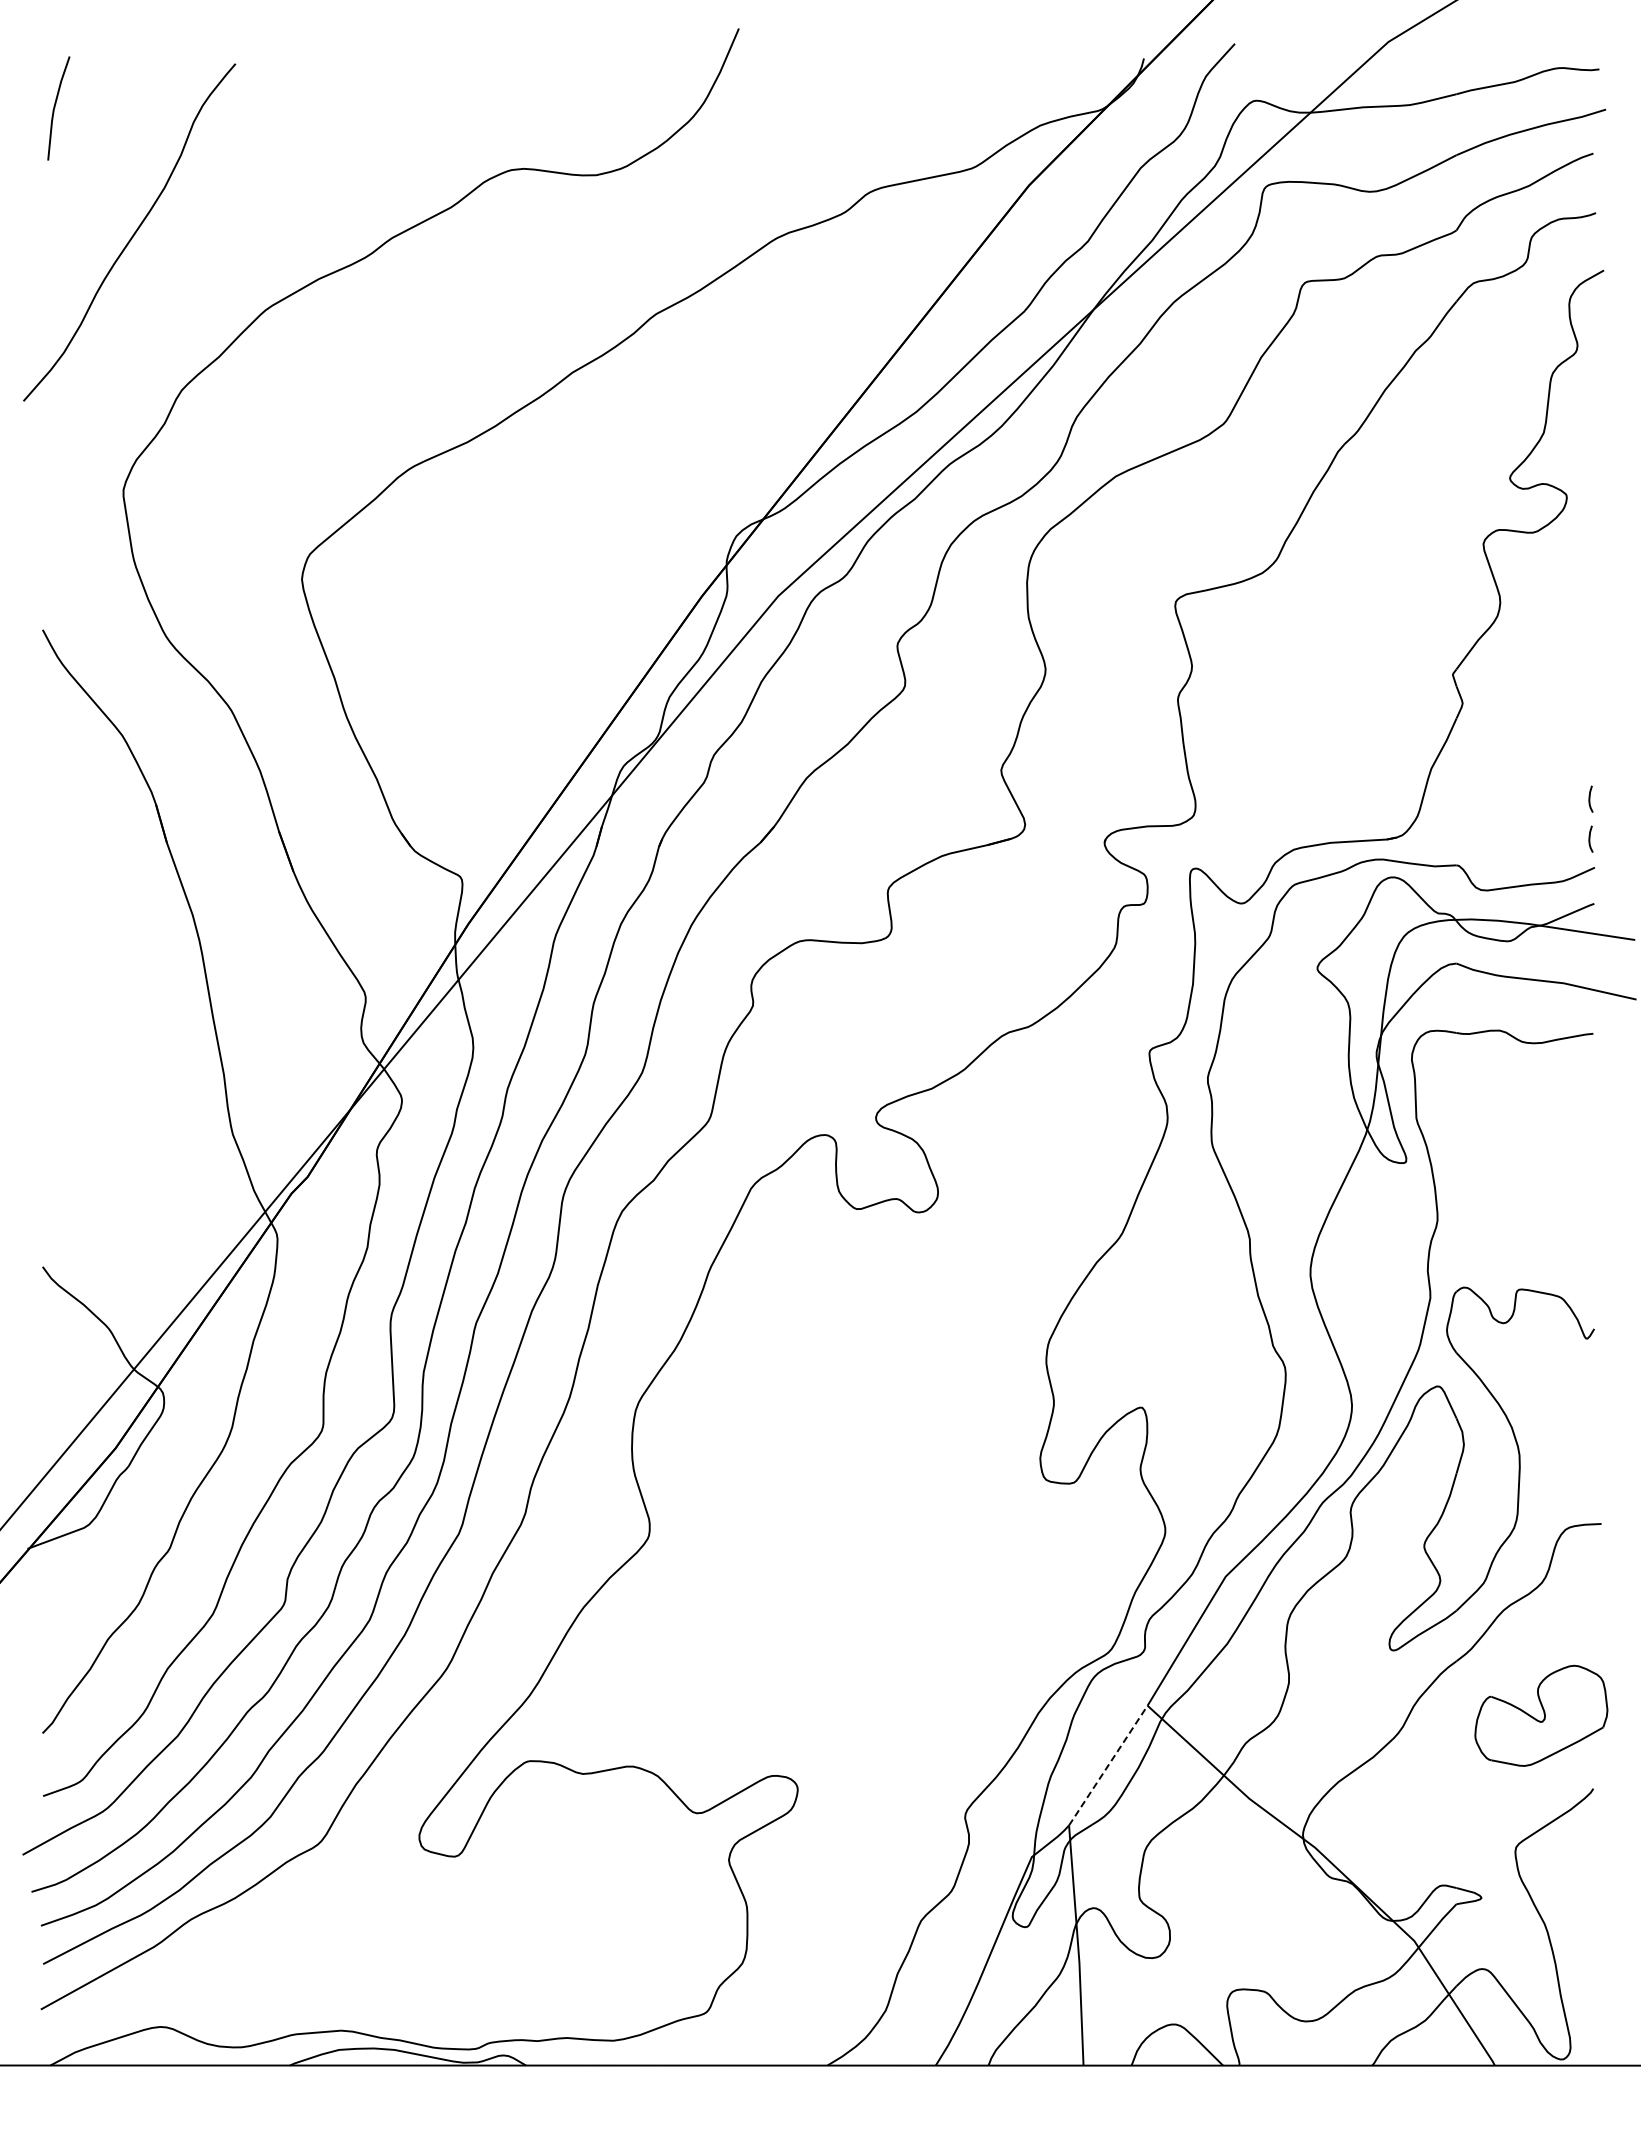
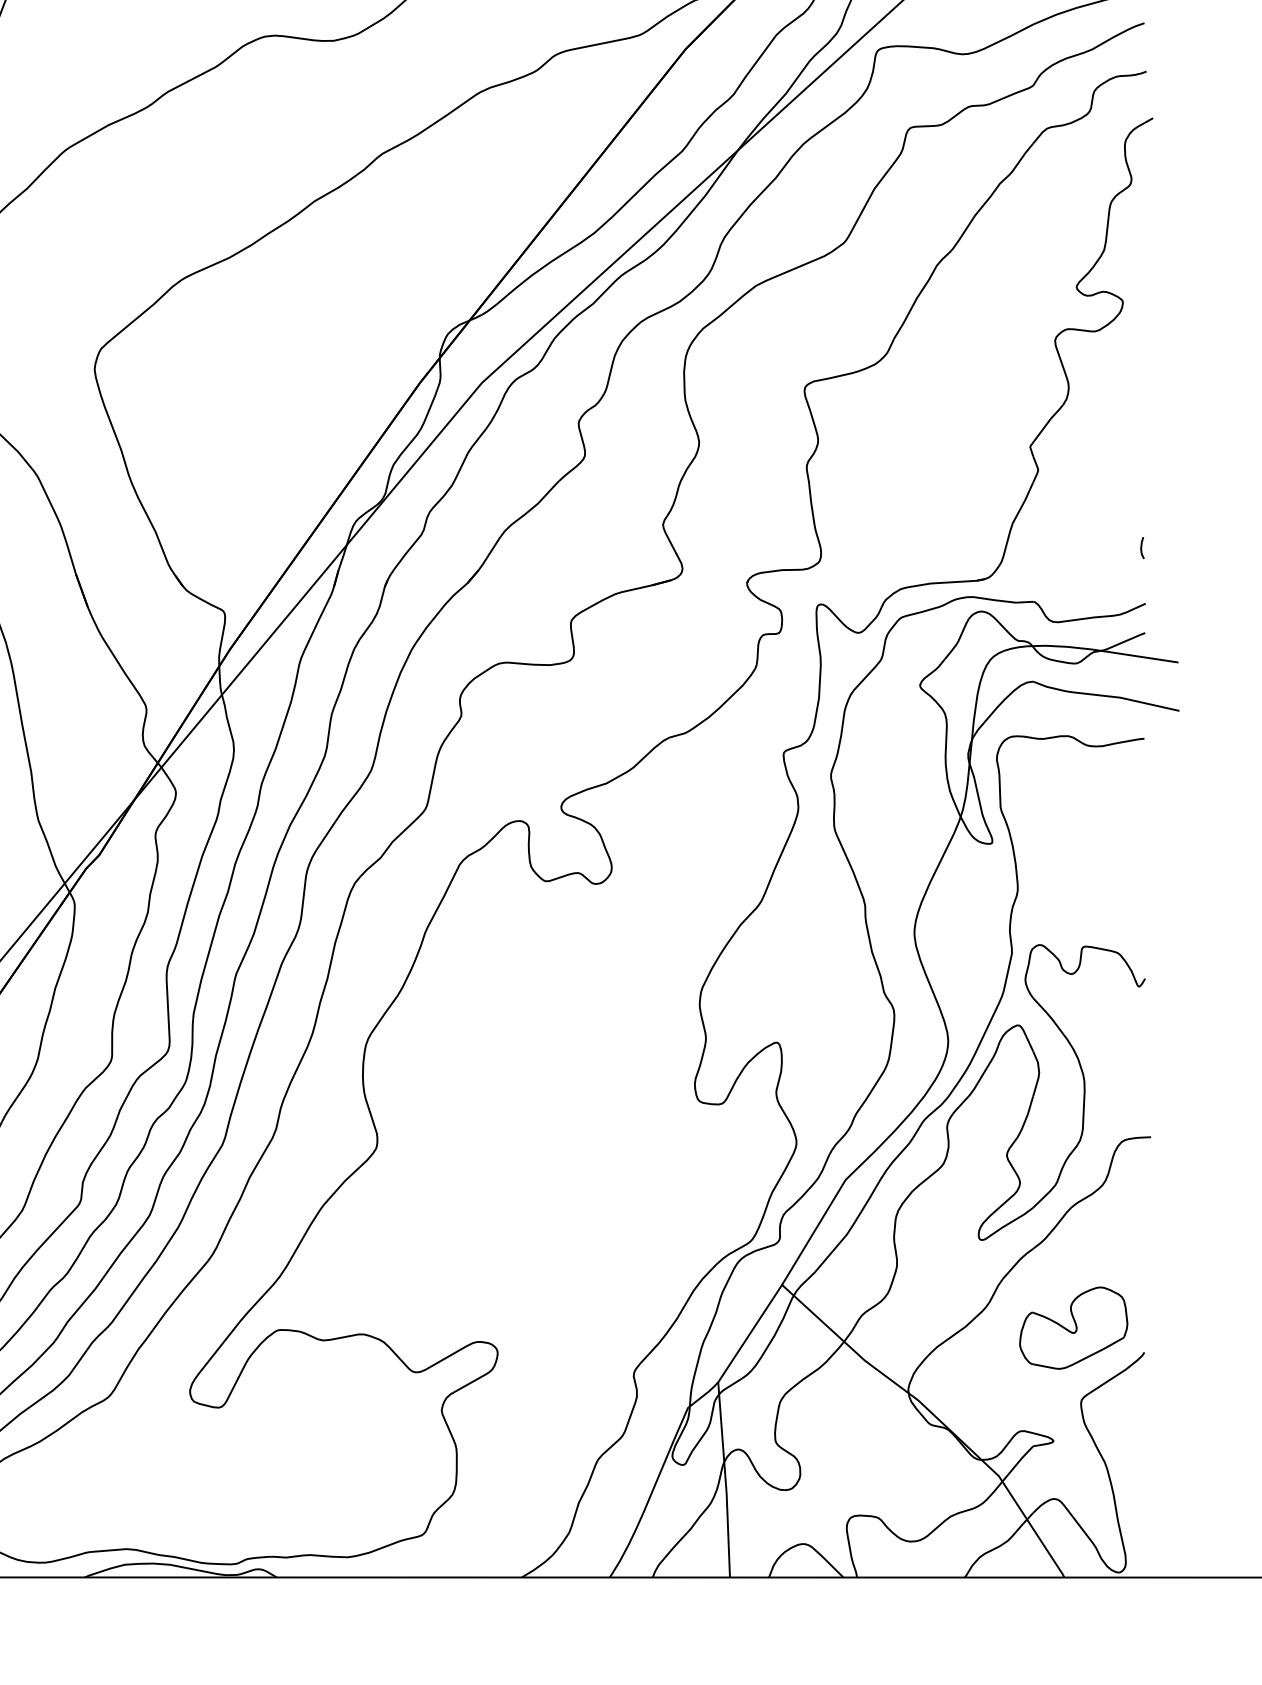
curve: (1590, 838) -> (1142, 579), removed
part: (1541, 1715) -> (1073, 1327), moved
line: (1108, 1765) -> (750, 1333), dashed -> solid

